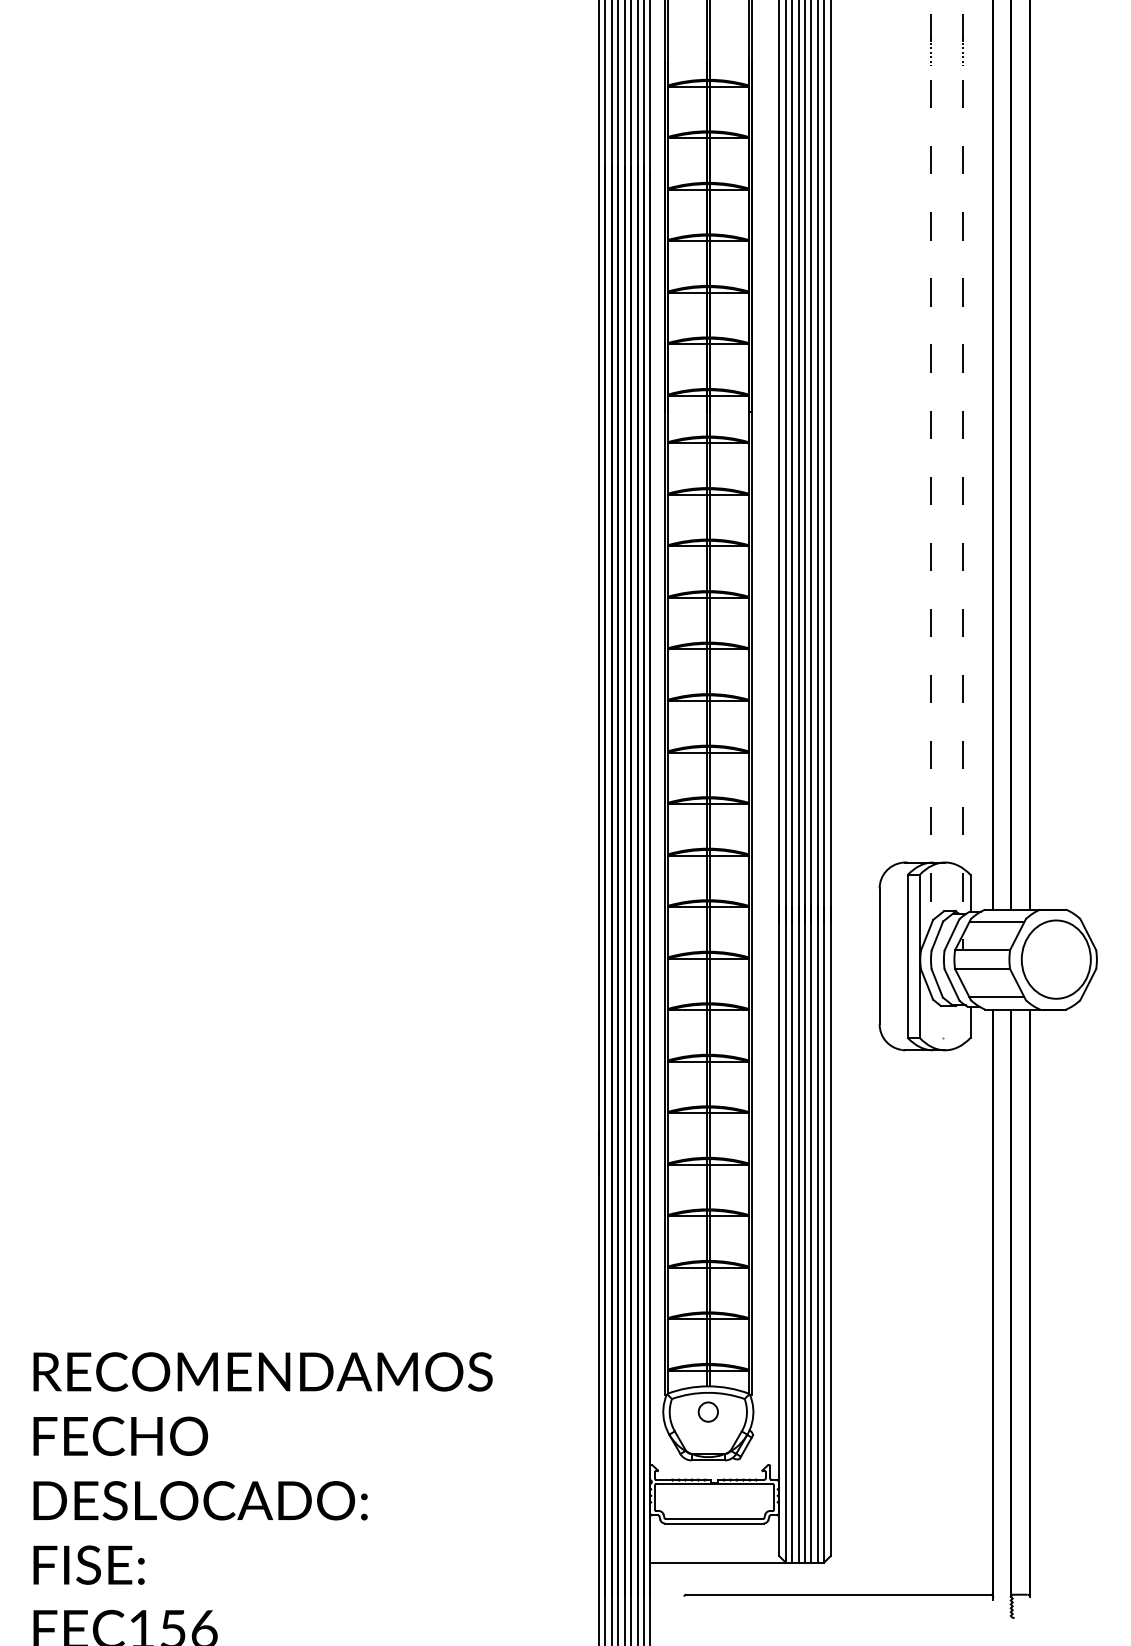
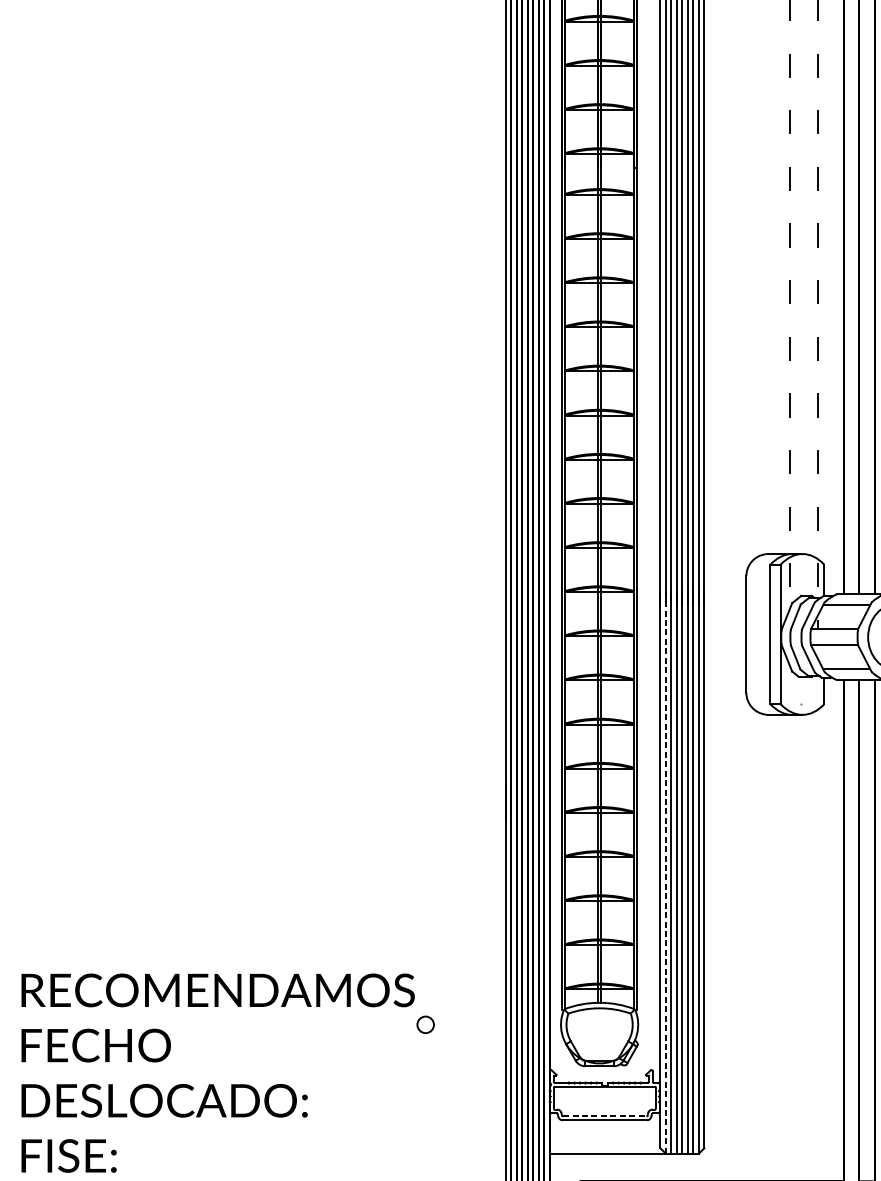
line: (785, 1234) -> (665, 872), solid -> dashed
circle: (707, 1411) -> (424, 1024), moved
line: (714, 1519) -> (604, 1116), solid -> dashed

